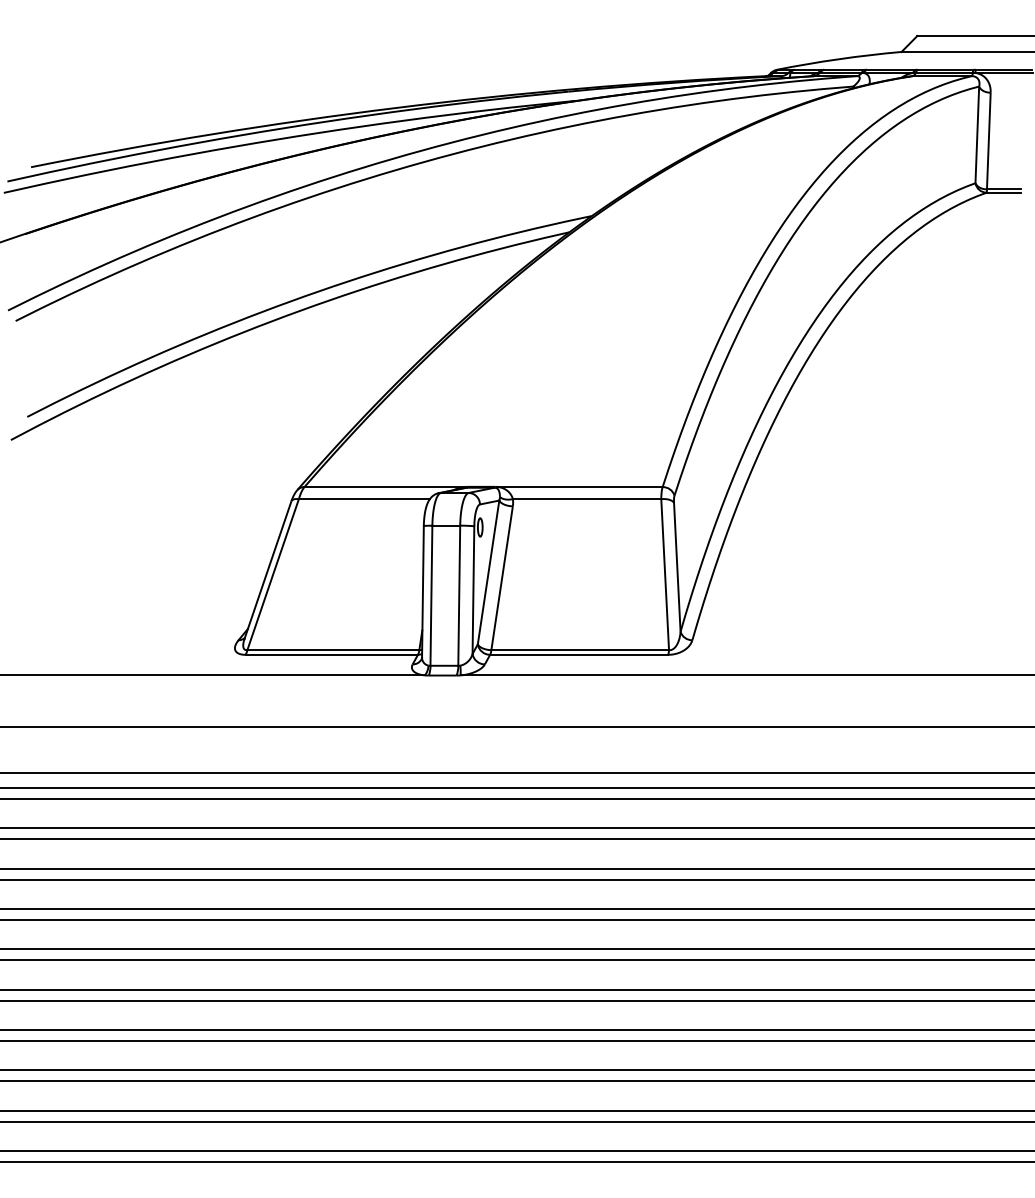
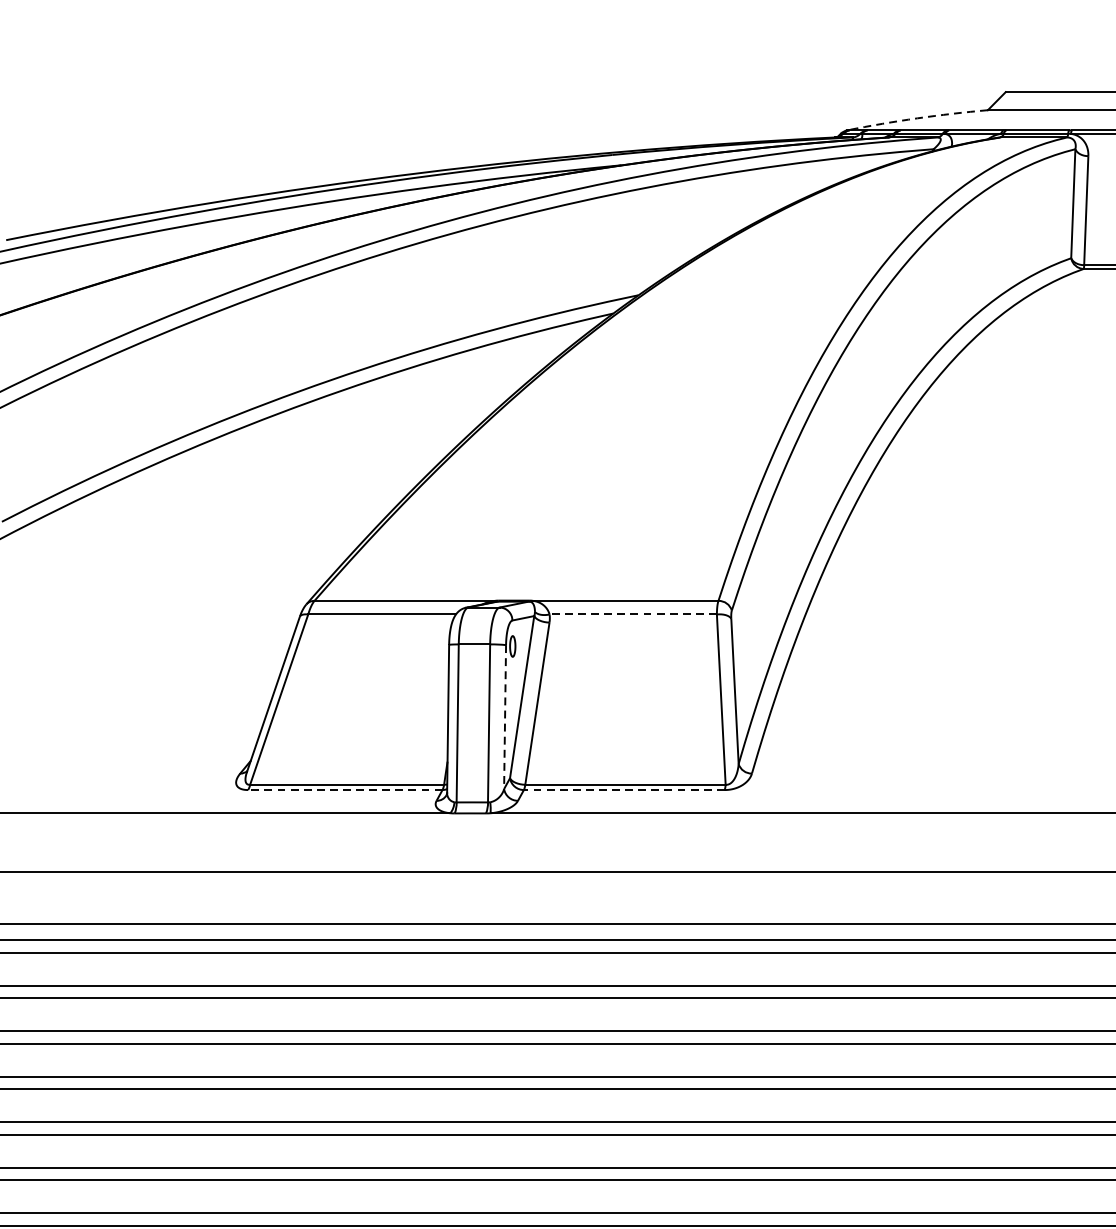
arc: (839, 59) -> (917, 118), solid -> dashed
line: (586, 499) -> (632, 614), solid -> dashed
line: (473, 590) -> (505, 717), solid -> dashed
line: (331, 654) -> (345, 789), solid -> dashed
line: (578, 654) -> (623, 789), solid -> dashed

